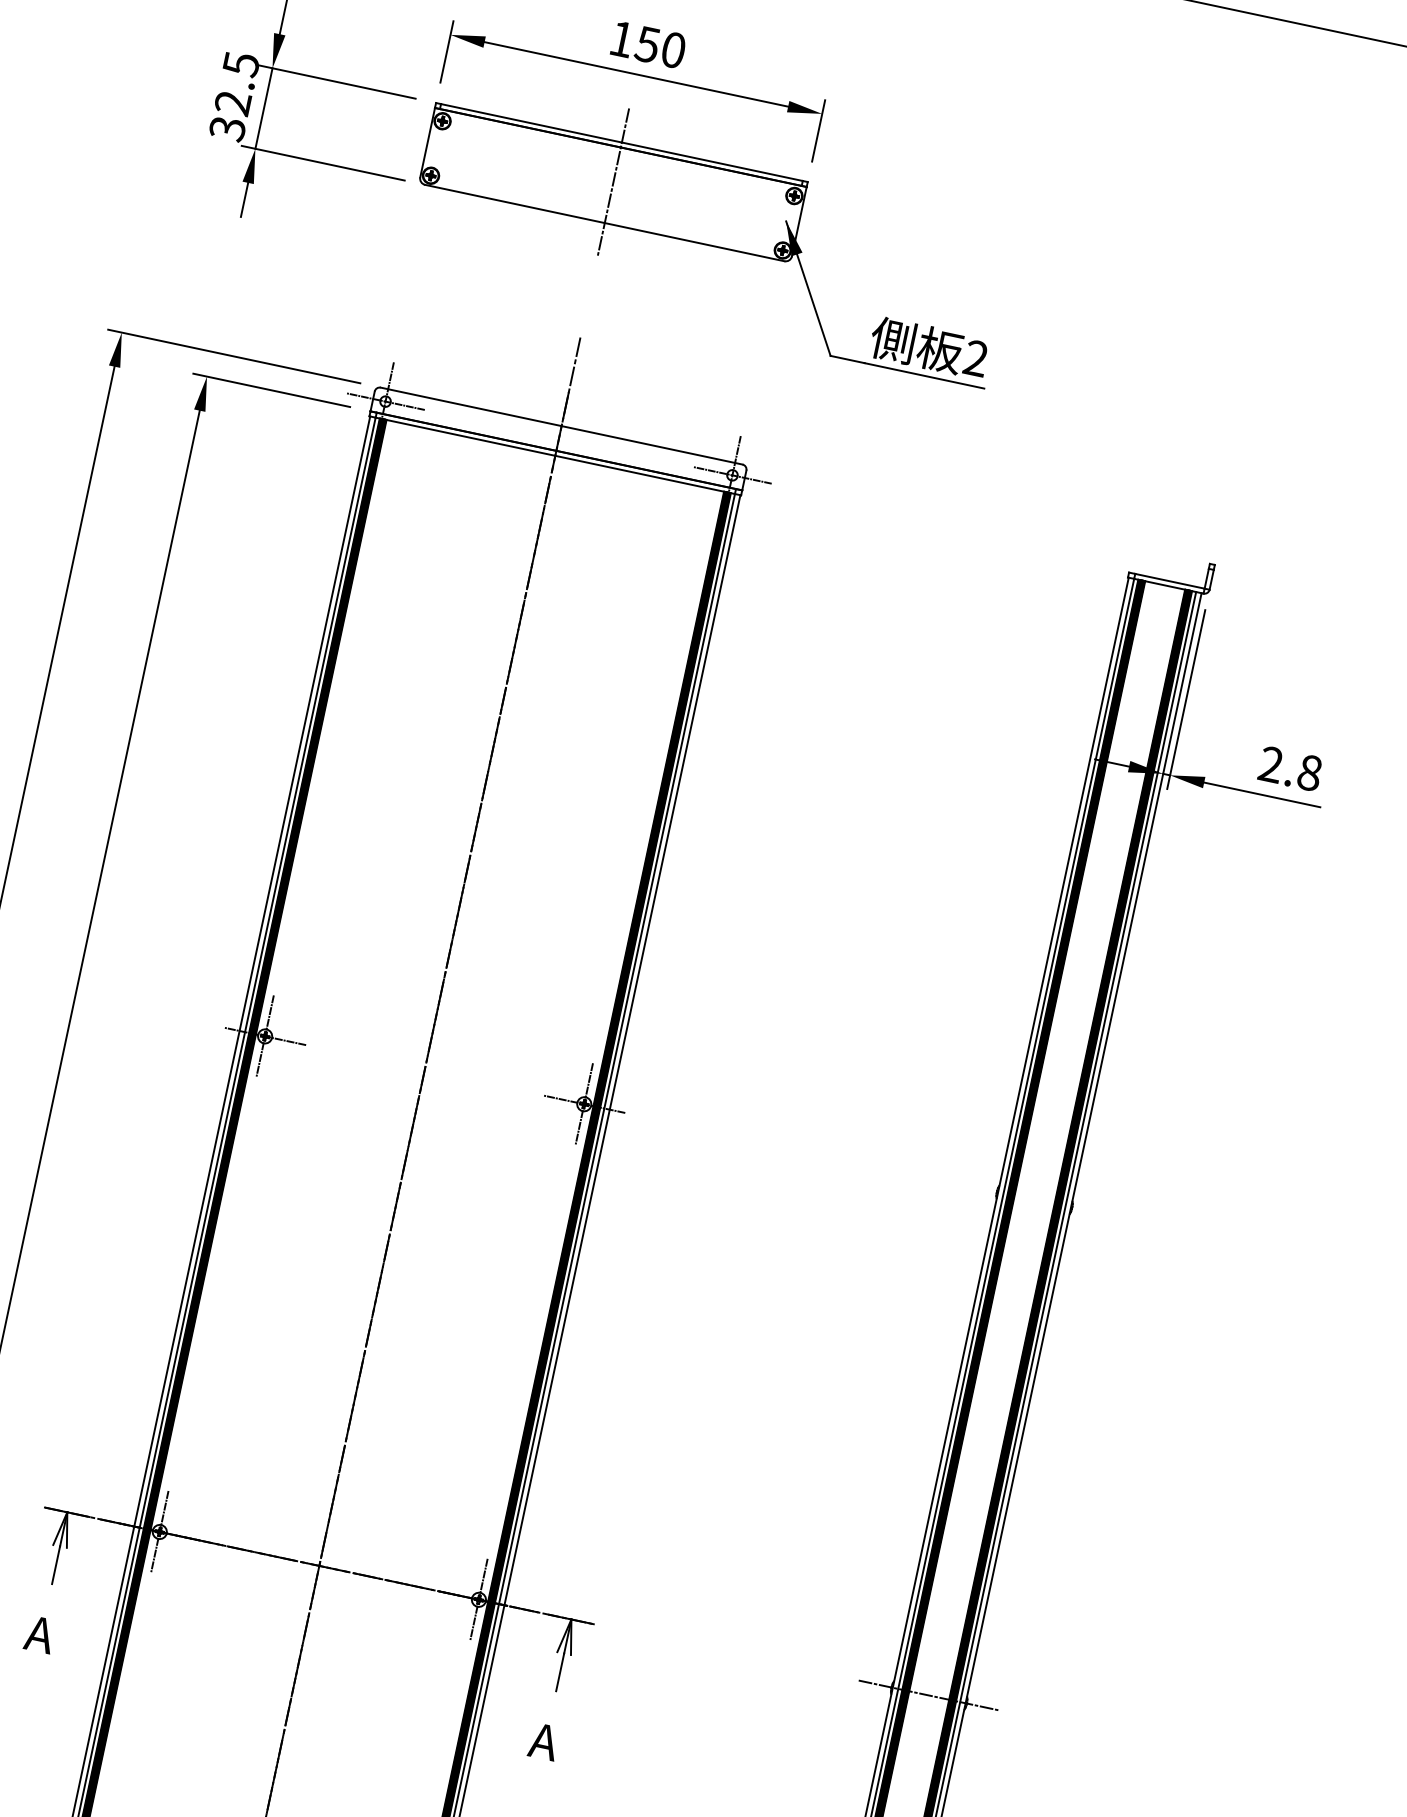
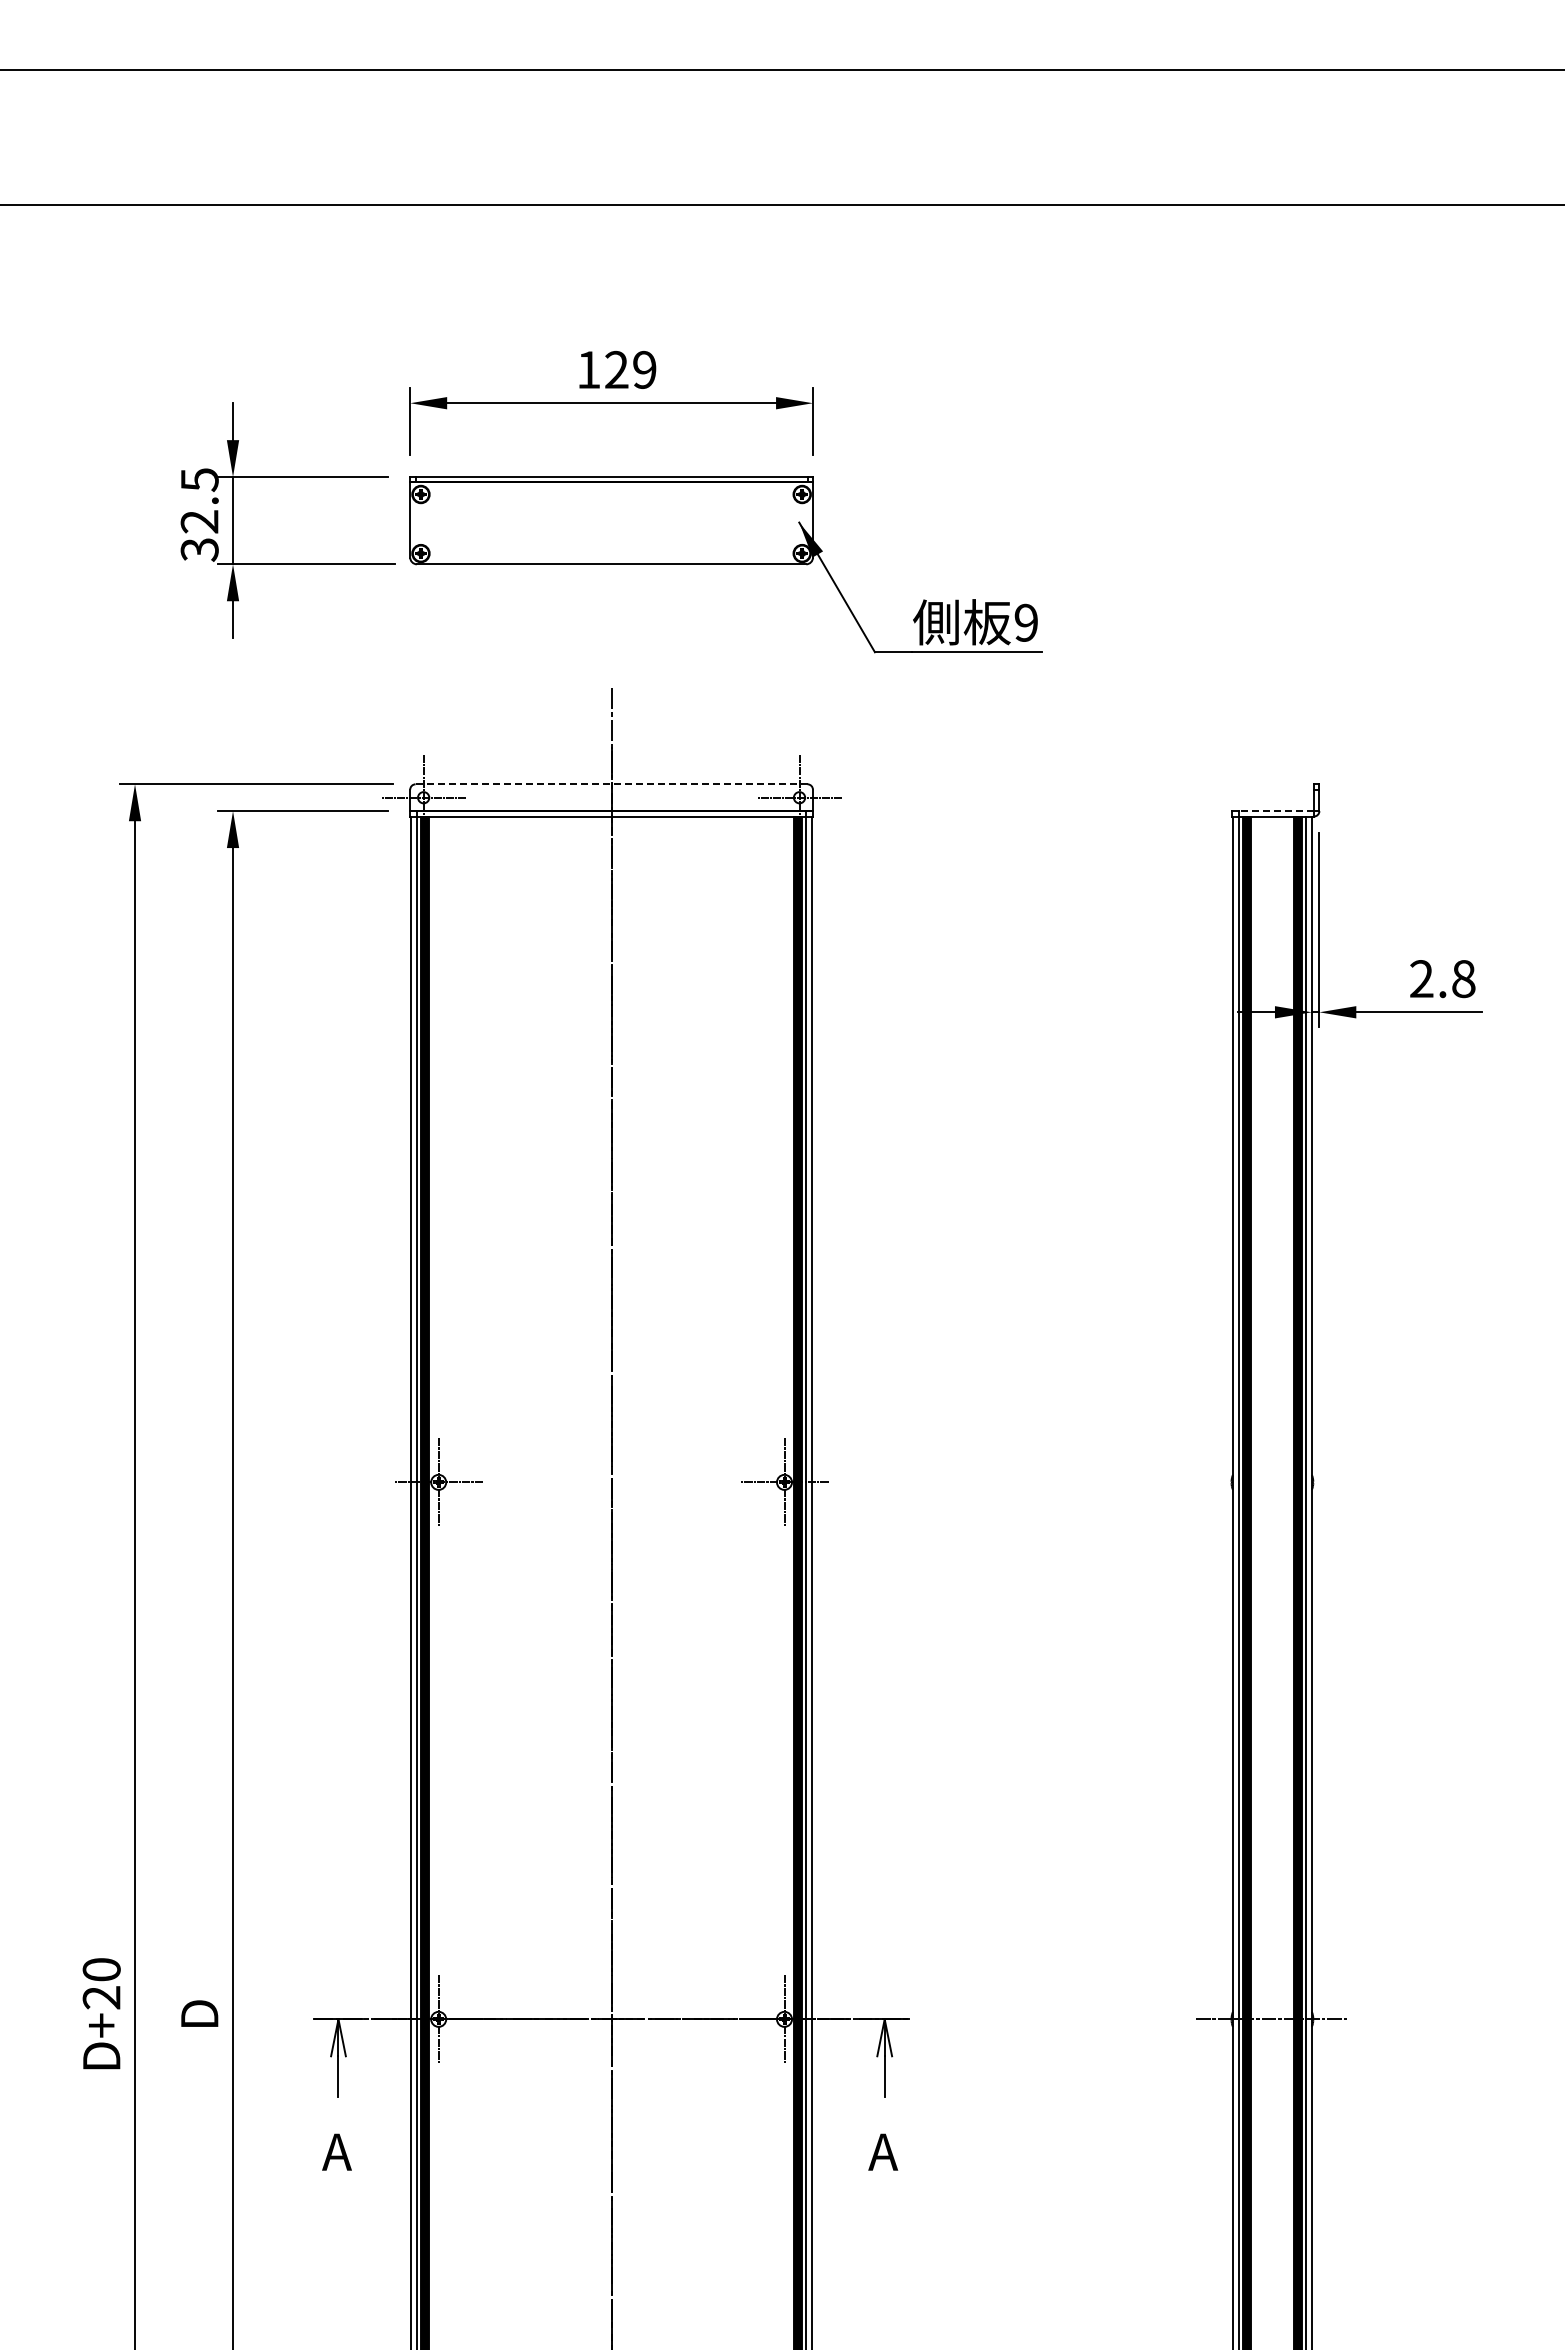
text: (660, 46) -> (630, 369), 150 -> 129
line: (613, 182) -> (611, 520), removed
text: (975, 357) -> (1025, 622), 2 -> 9
line: (561, 426) -> (611, 784), solid -> dashed
line: (1169, 581) -> (1276, 811), solid -> dashed

